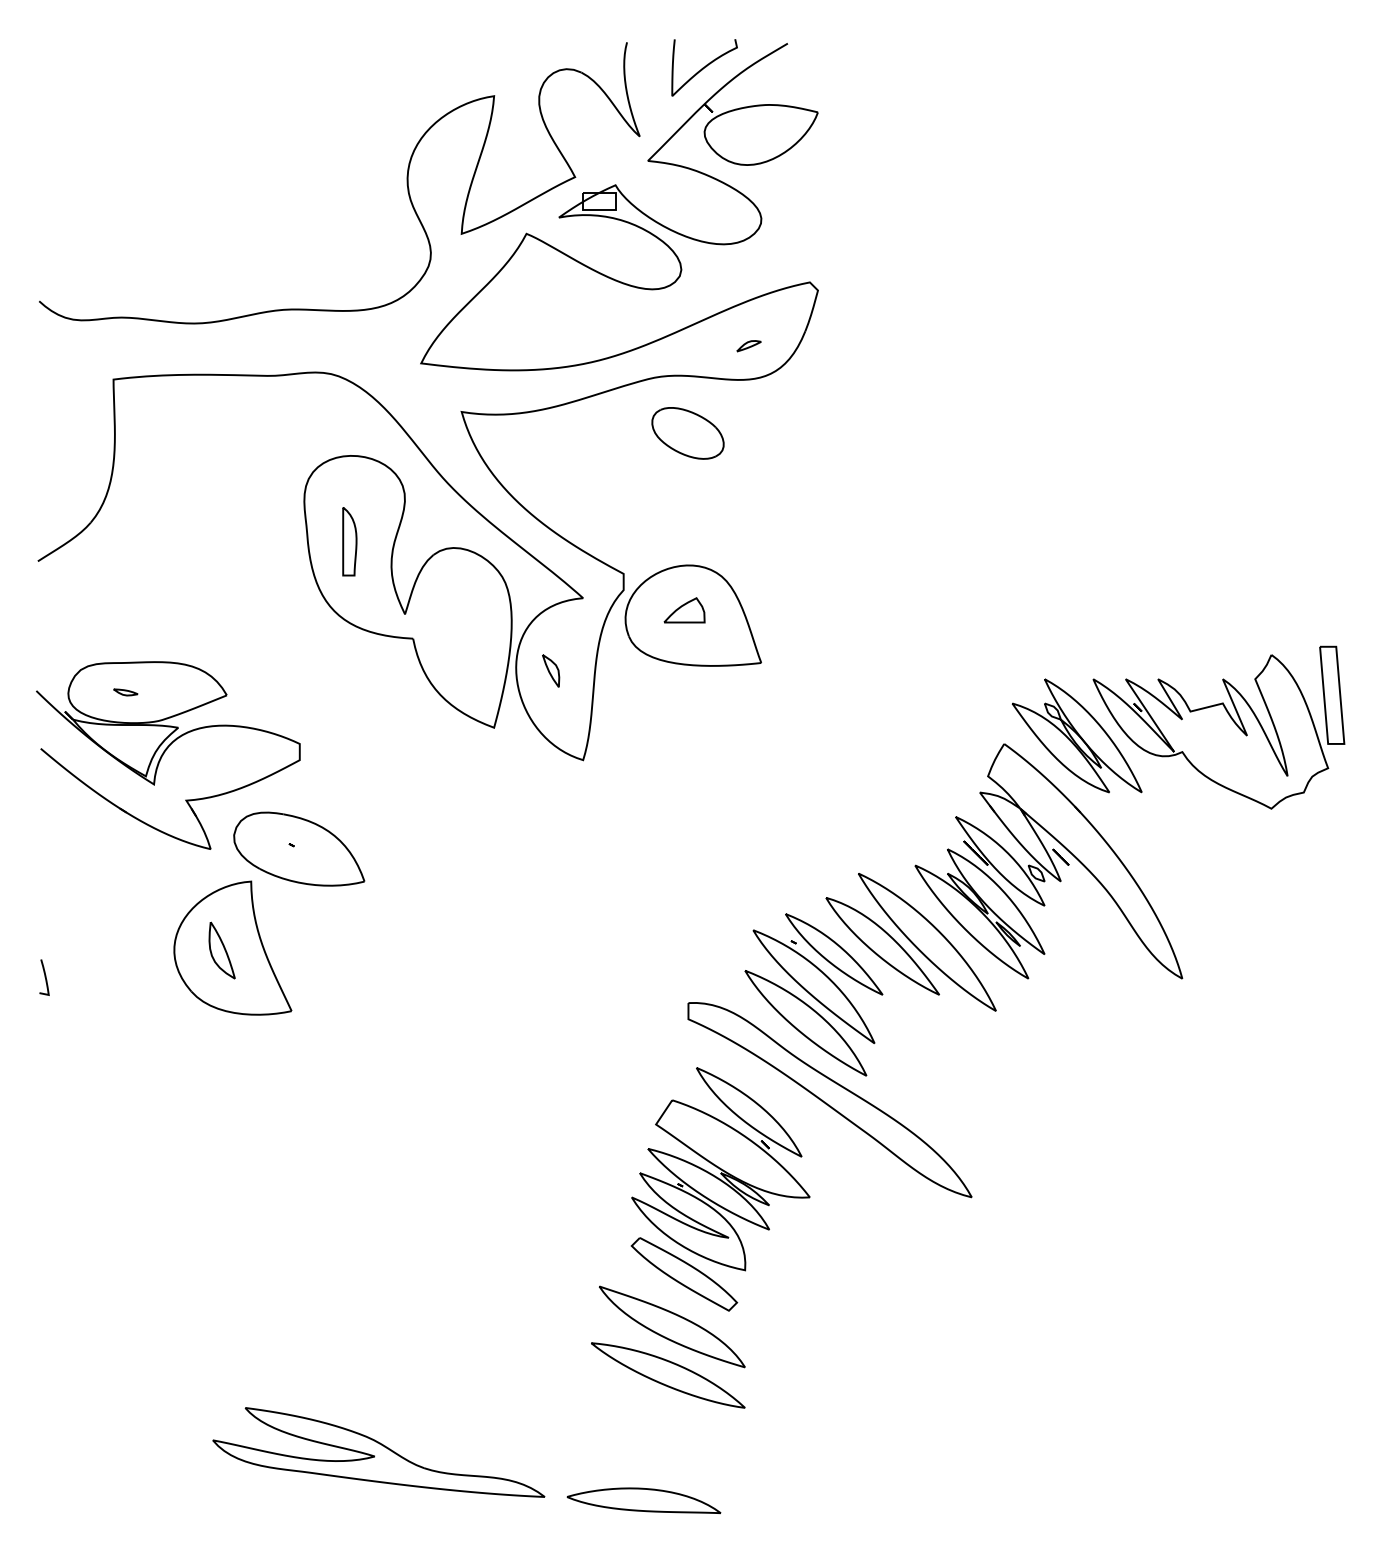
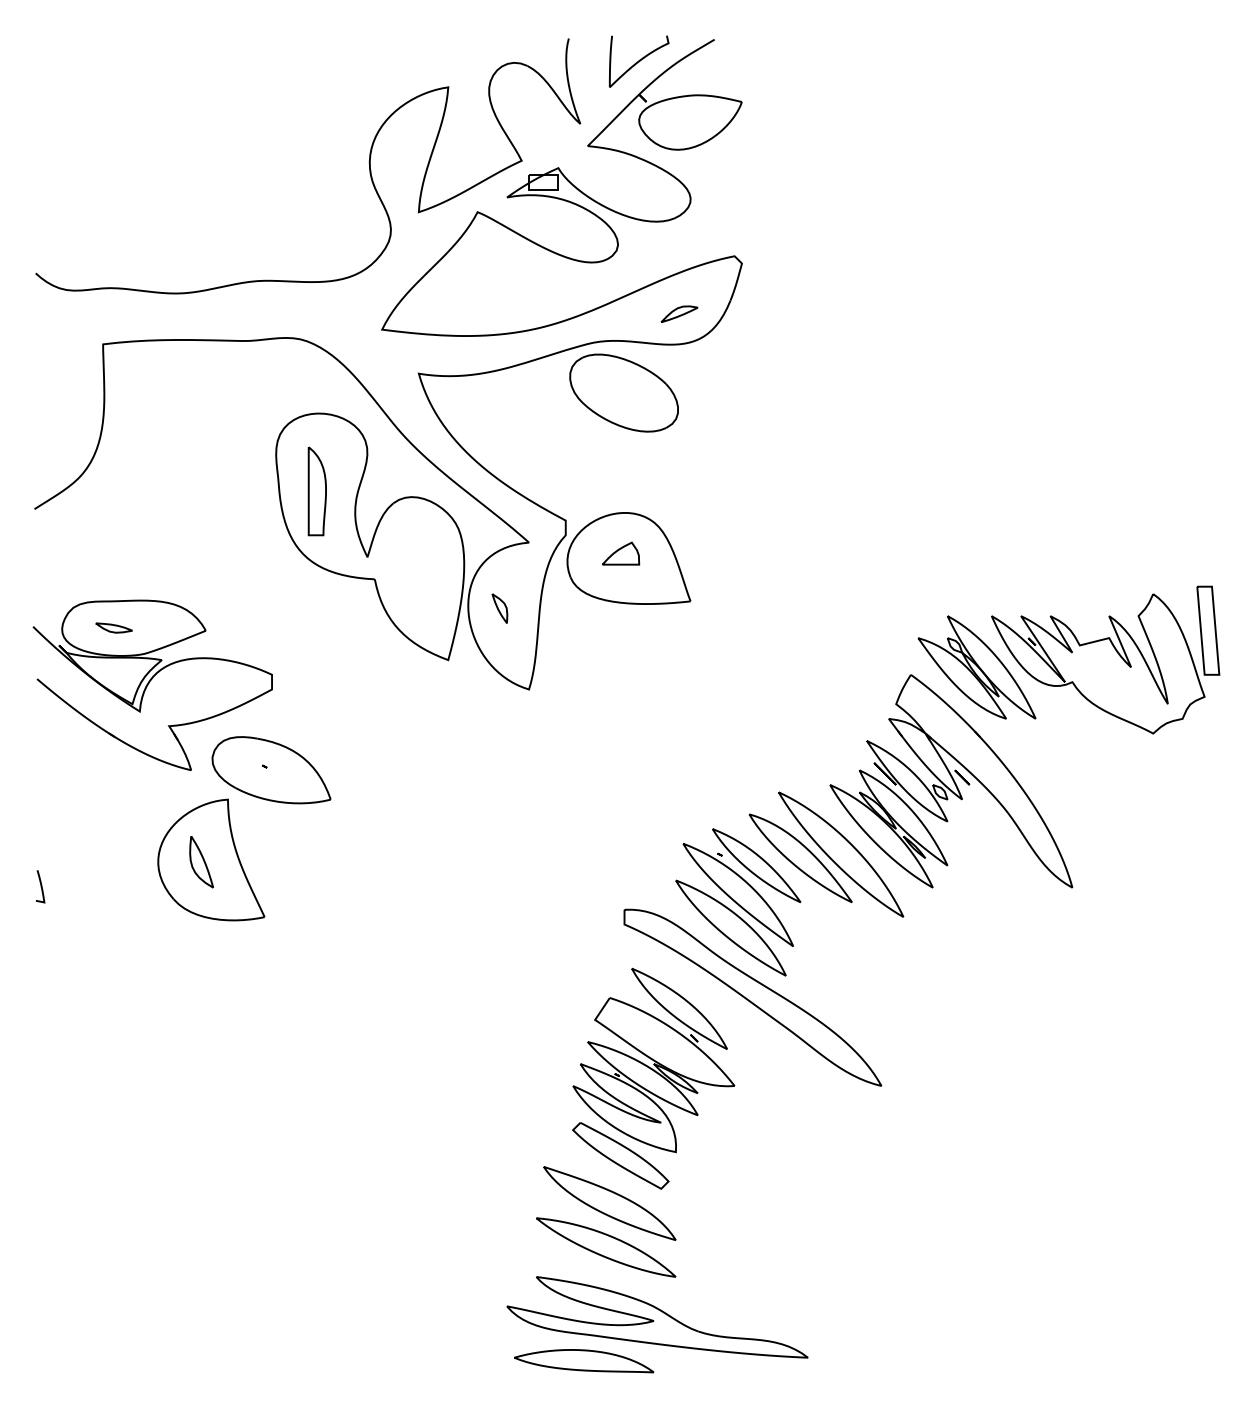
part: (748, 345) -> (678, 313), size x1.67
part: (687, 433) -> (623, 393), size x1.67
part: (349, 541) -> (317, 491), size x1.43
part: (125, 692) -> (113, 628), size x1.67
part: (378, 1452) -> (657, 1317), moved

